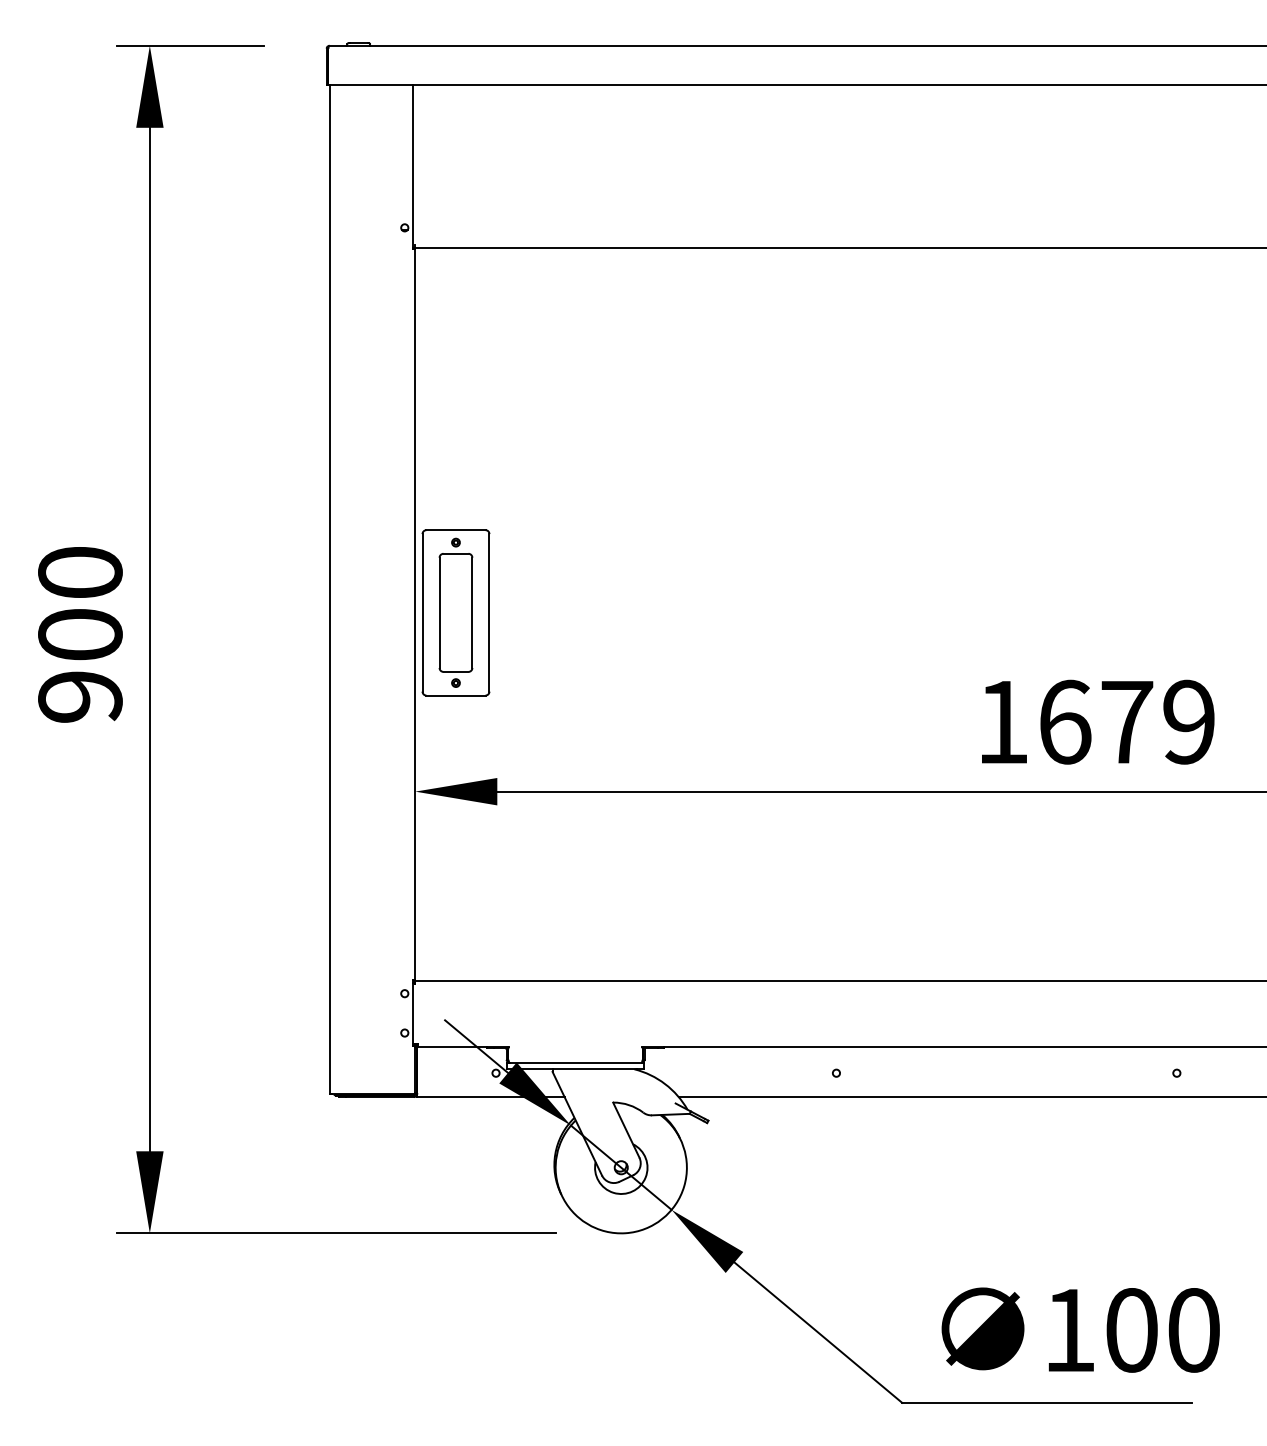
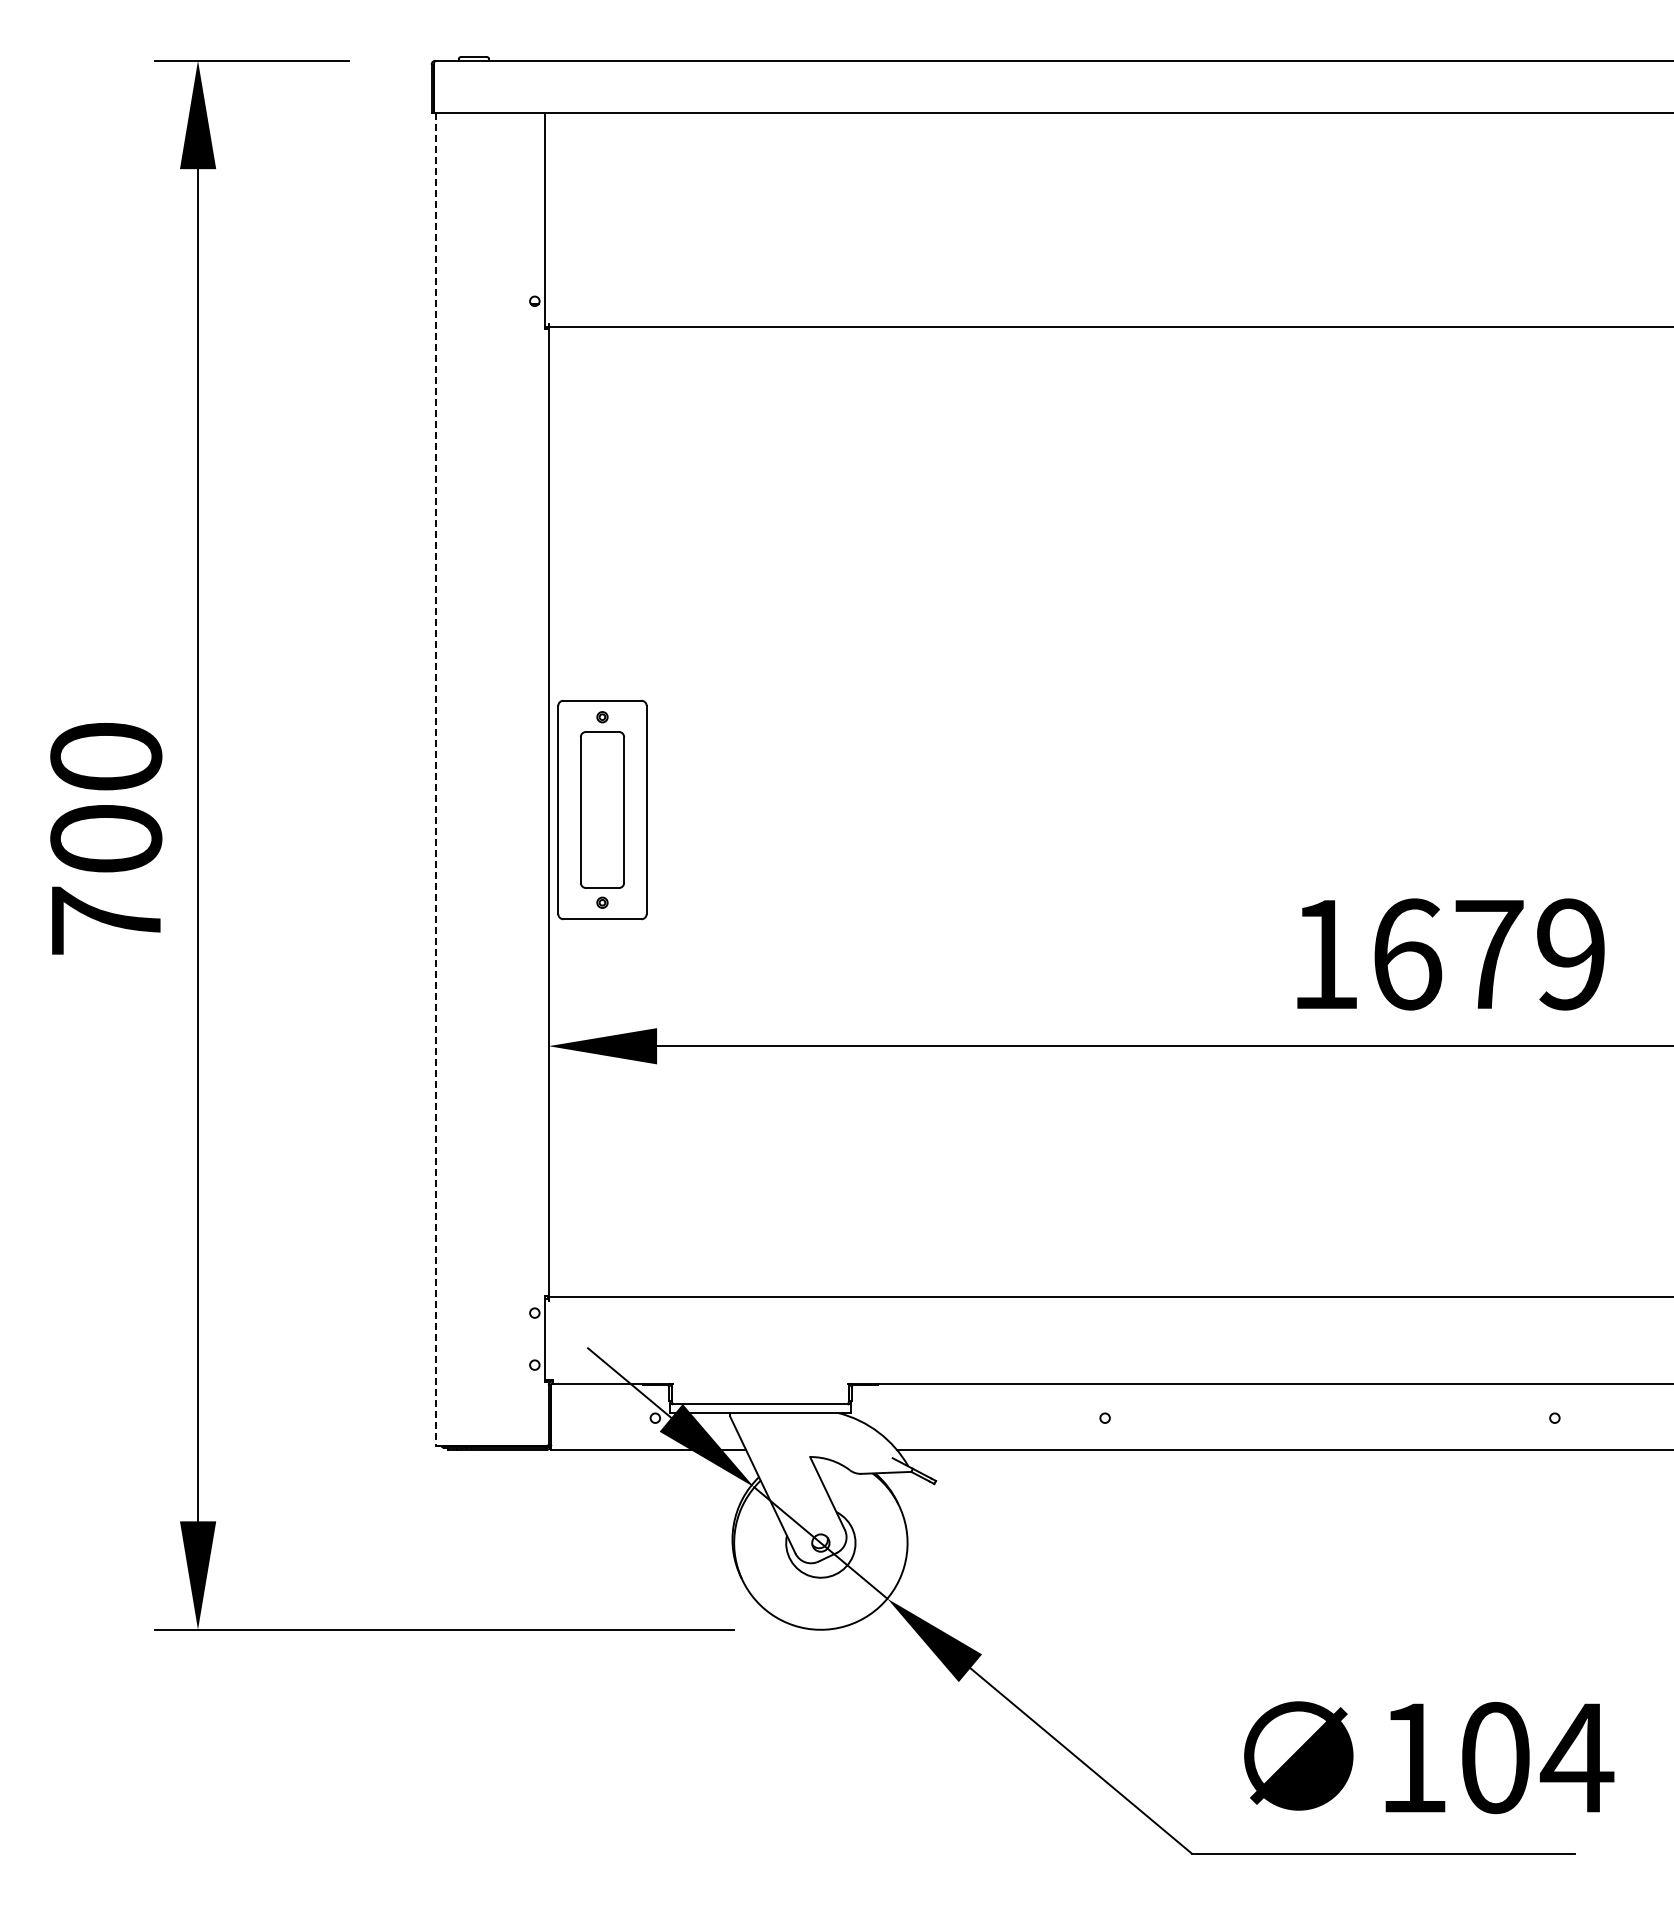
line: (329, 589) -> (435, 779), solid -> dashed
text: (80, 696) -> (106, 920), 900 -> 700
text: (1193, 1330) -> (1576, 1758), 100 -> 104

